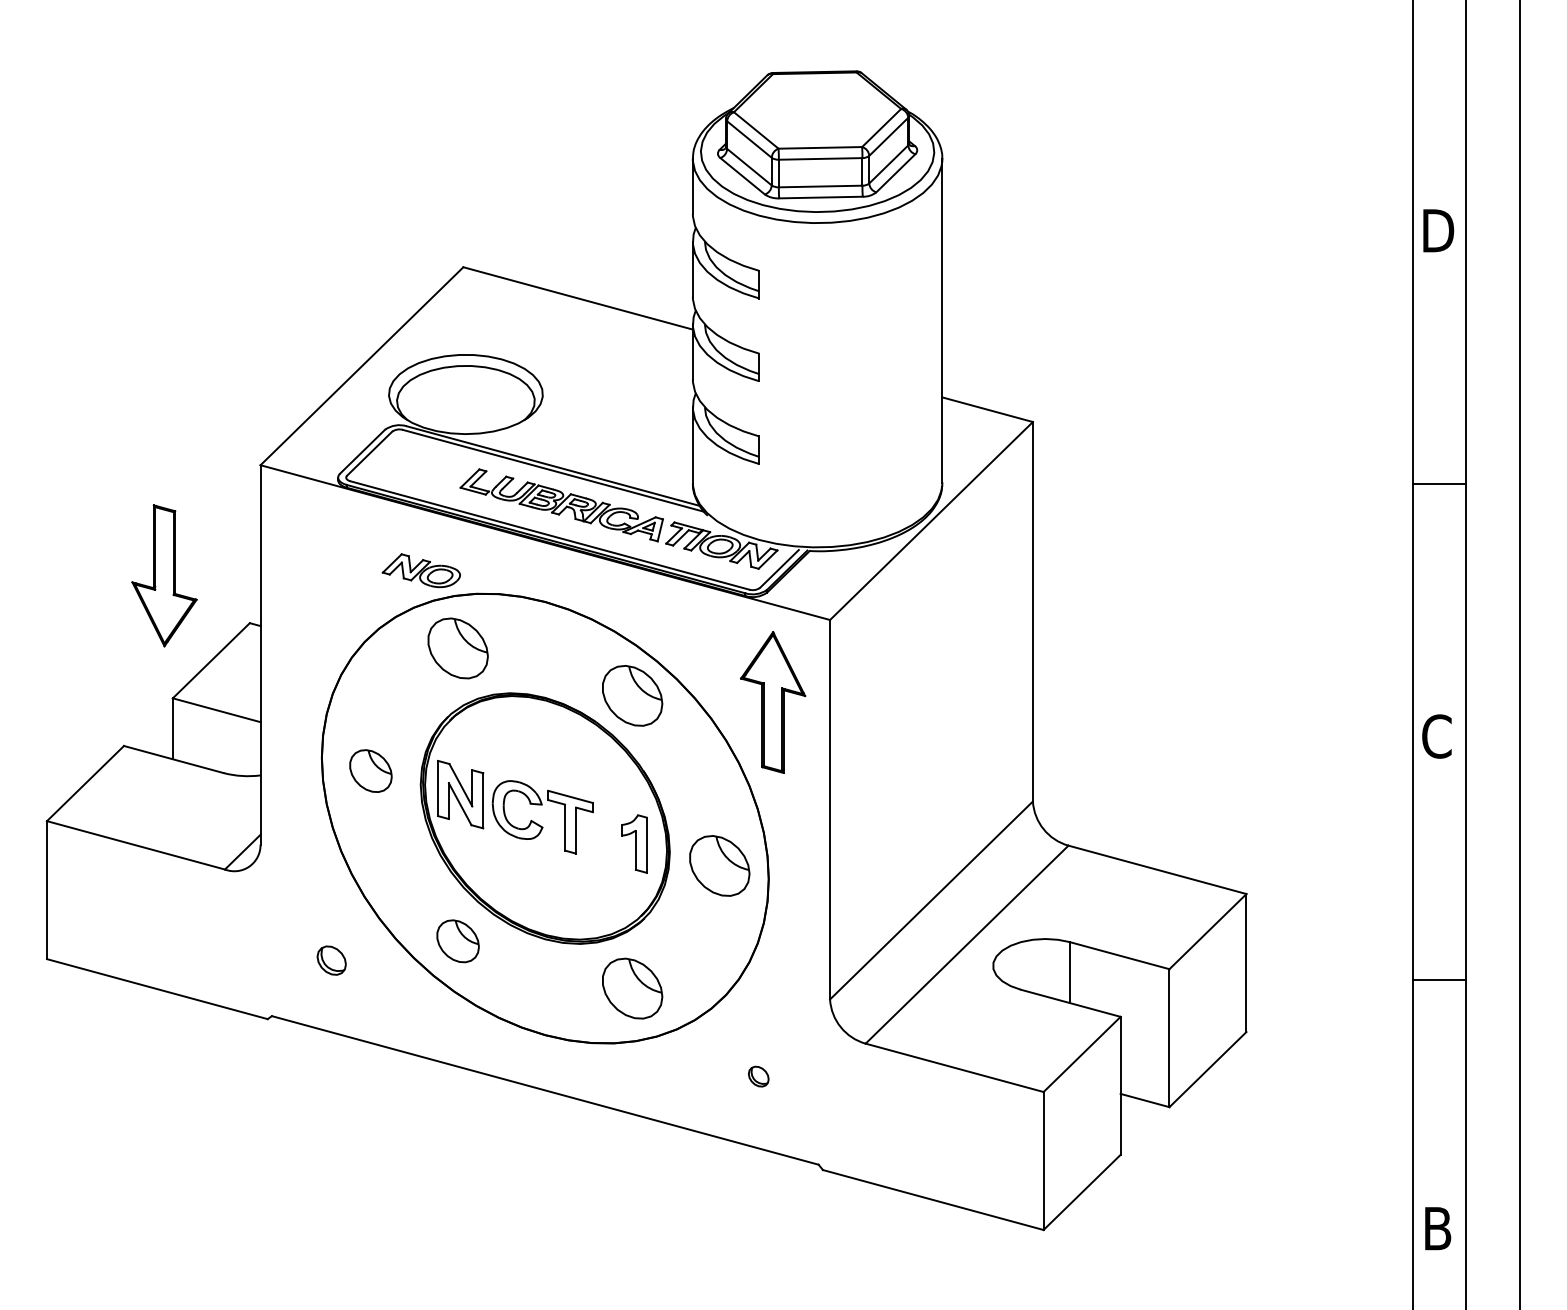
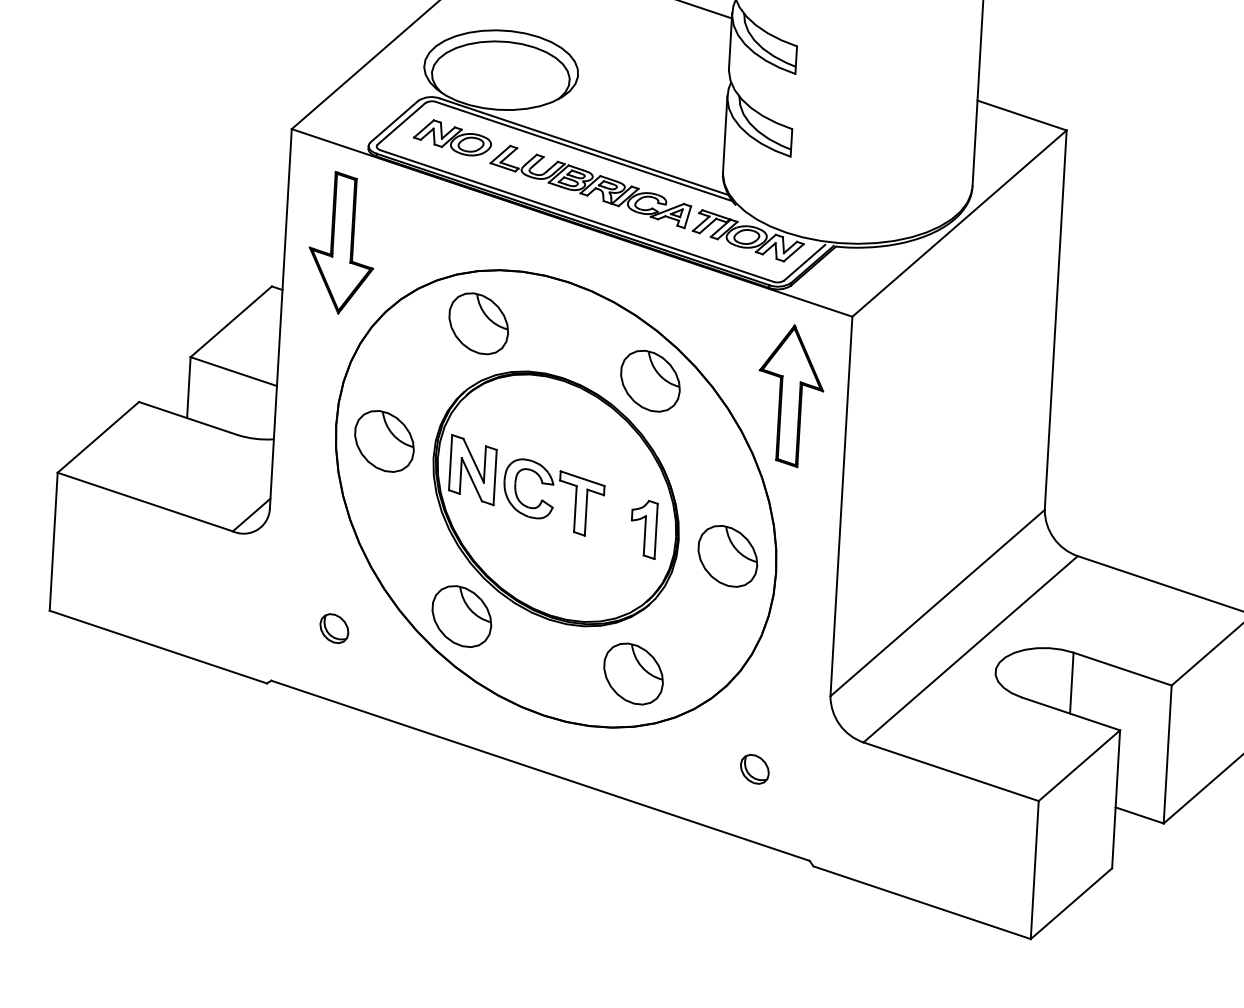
part: (420, 570) -> (451, 137), moved
part: (164, 575) -> (342, 242), moved
part: (370, 770) -> (384, 440), size x1.43
part: (457, 941) -> (461, 616), size x1.43
part: (758, 1076) -> (754, 769), size x1.43

